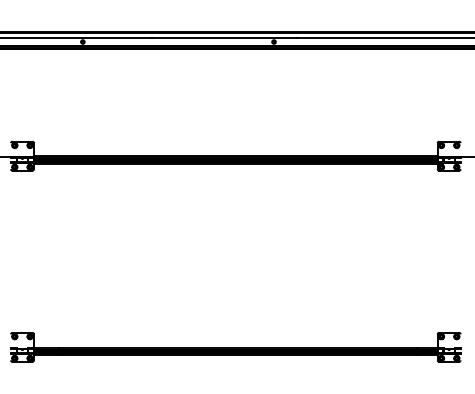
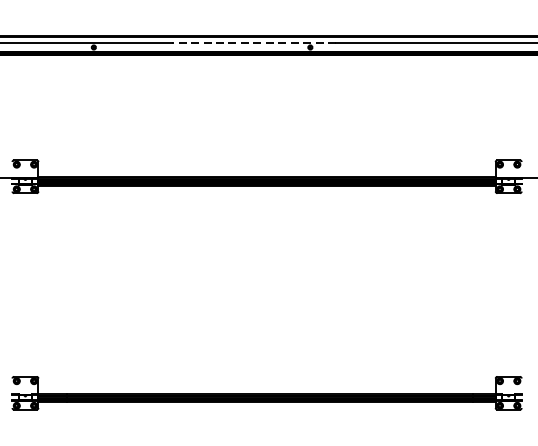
line: (224, 37) -> (254, 42), solid -> dashed

